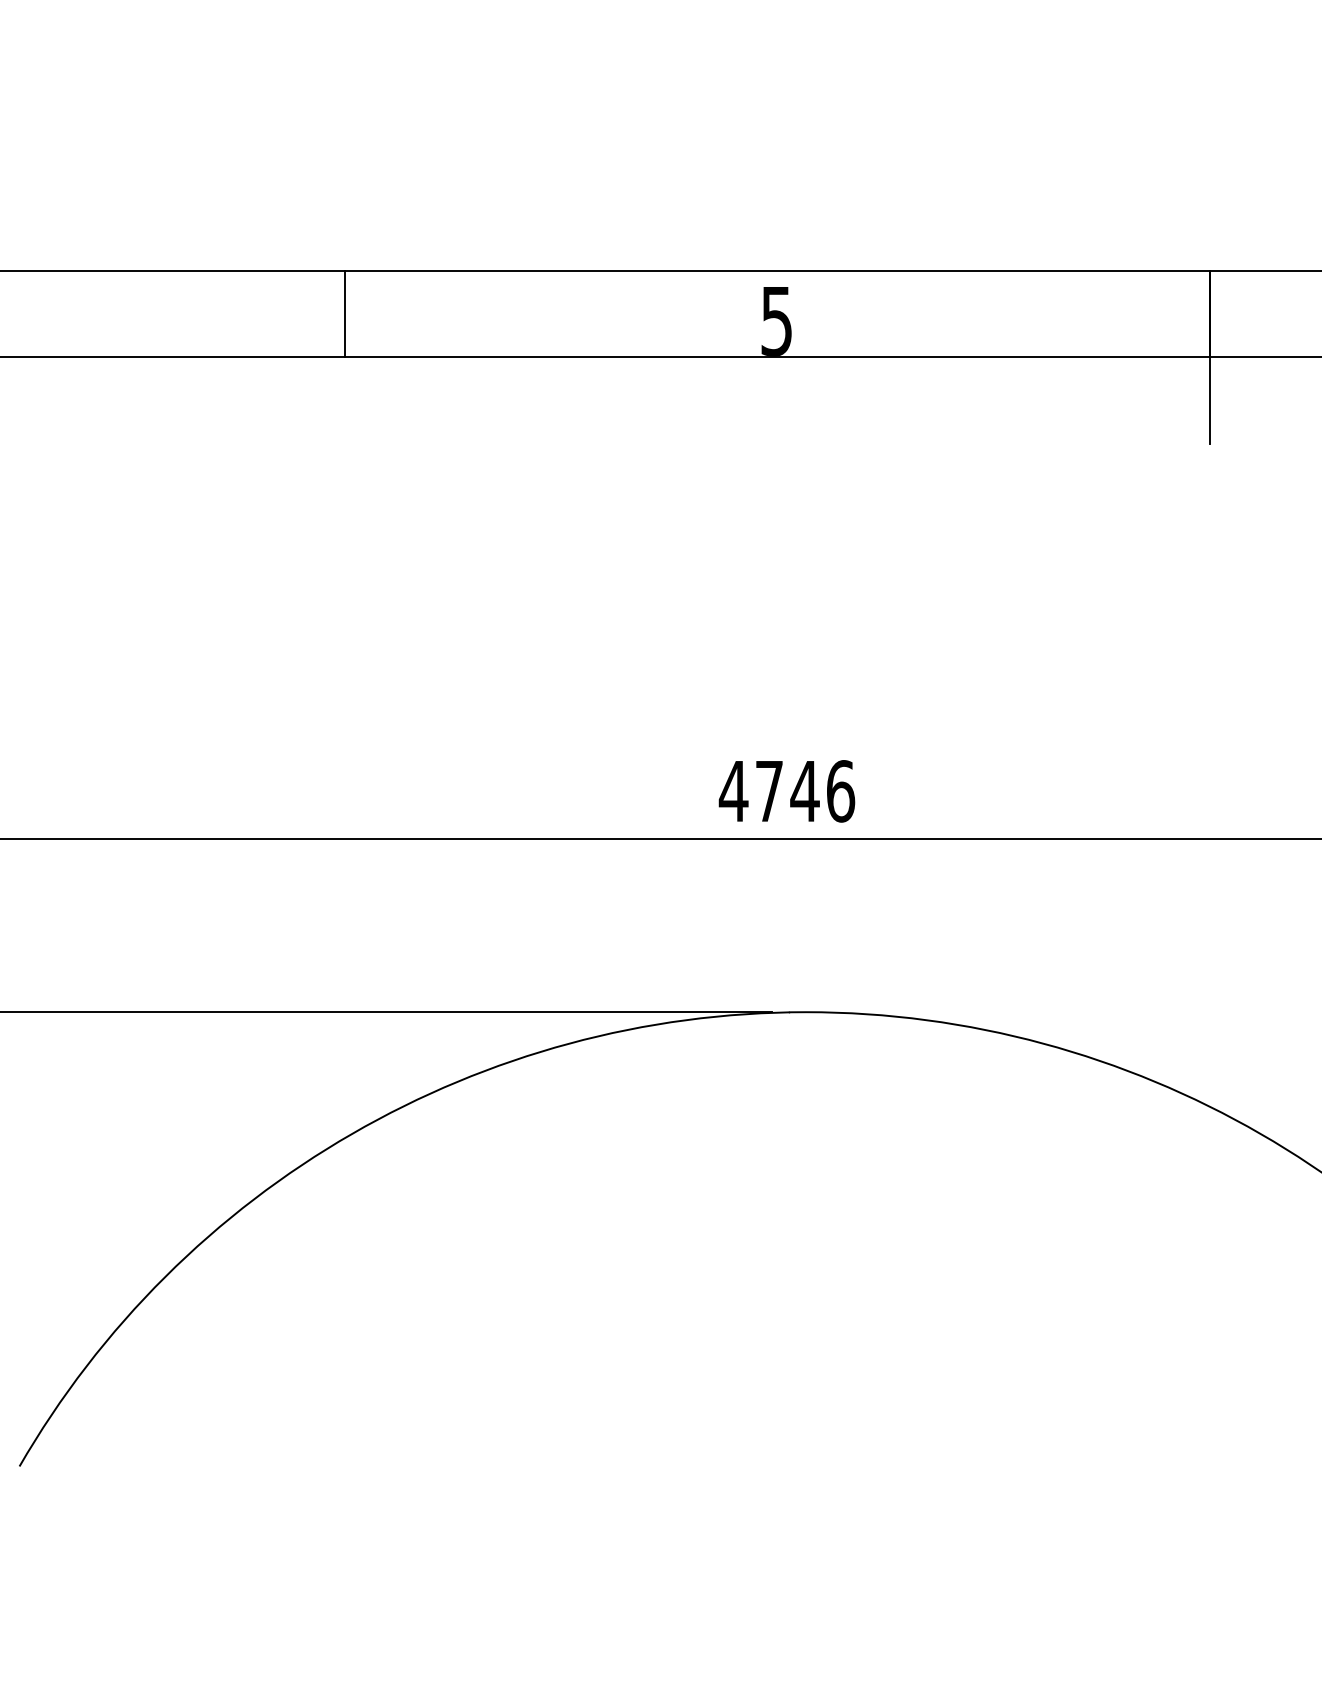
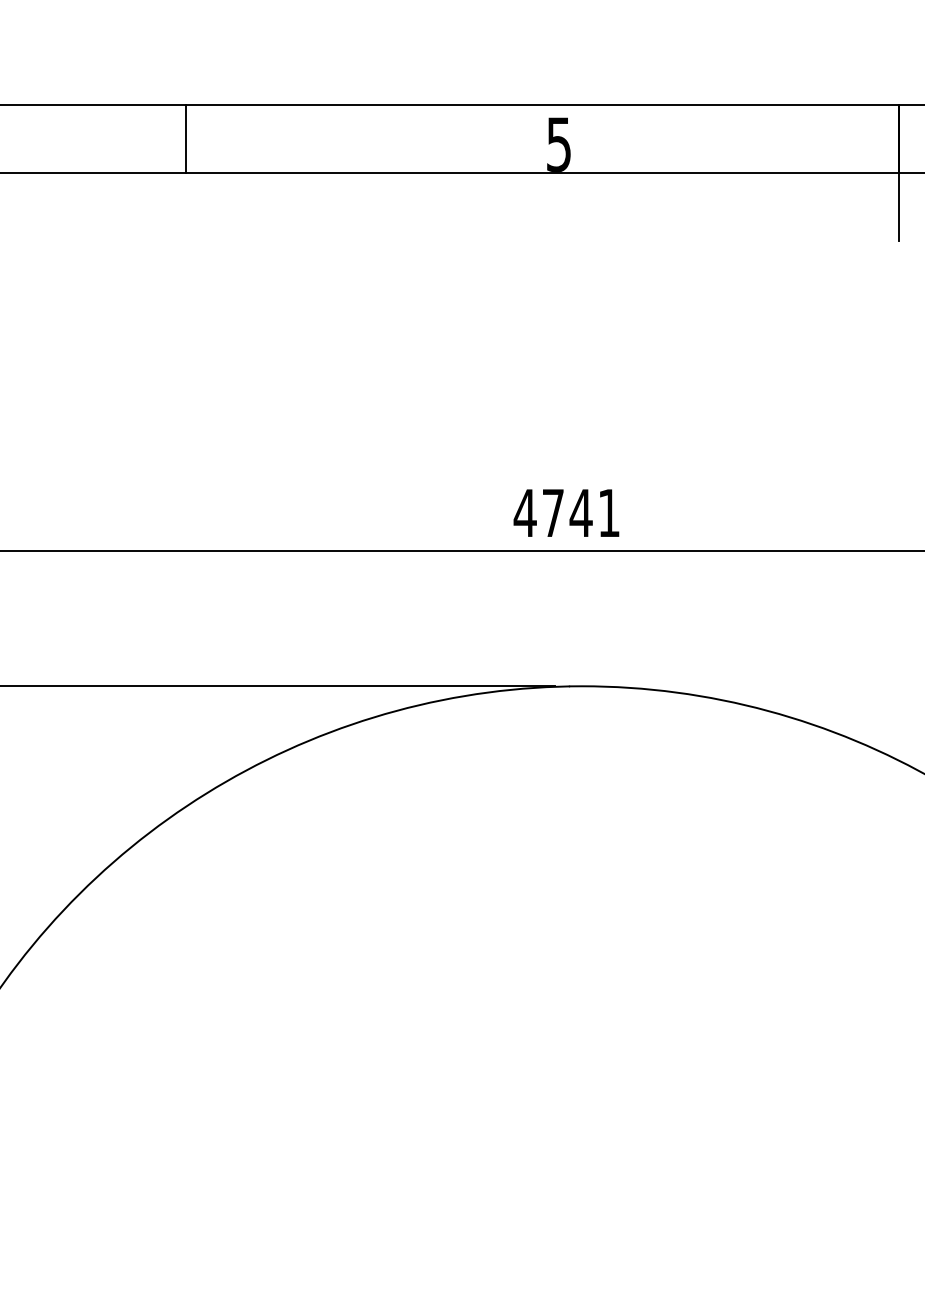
line: (345, 313) -> (186, 138), moved
text: (841, 791) -> (609, 513), 4746 -> 4741

